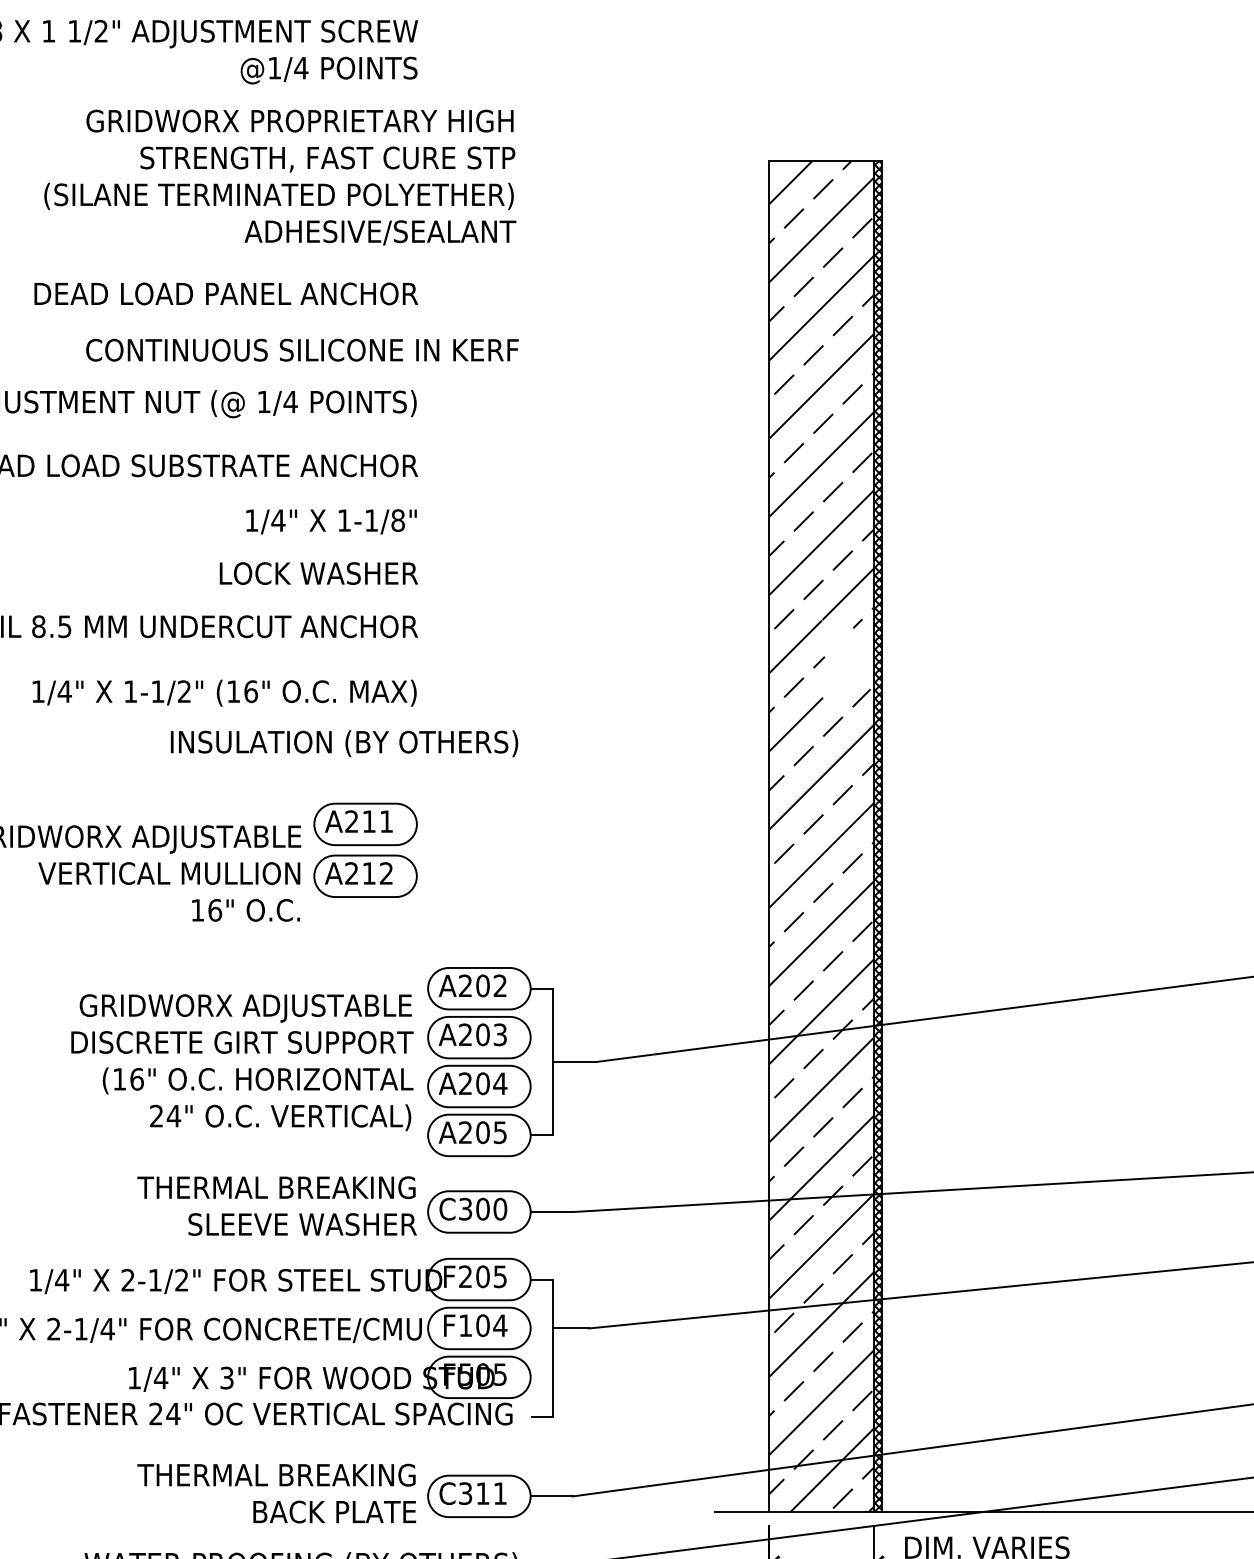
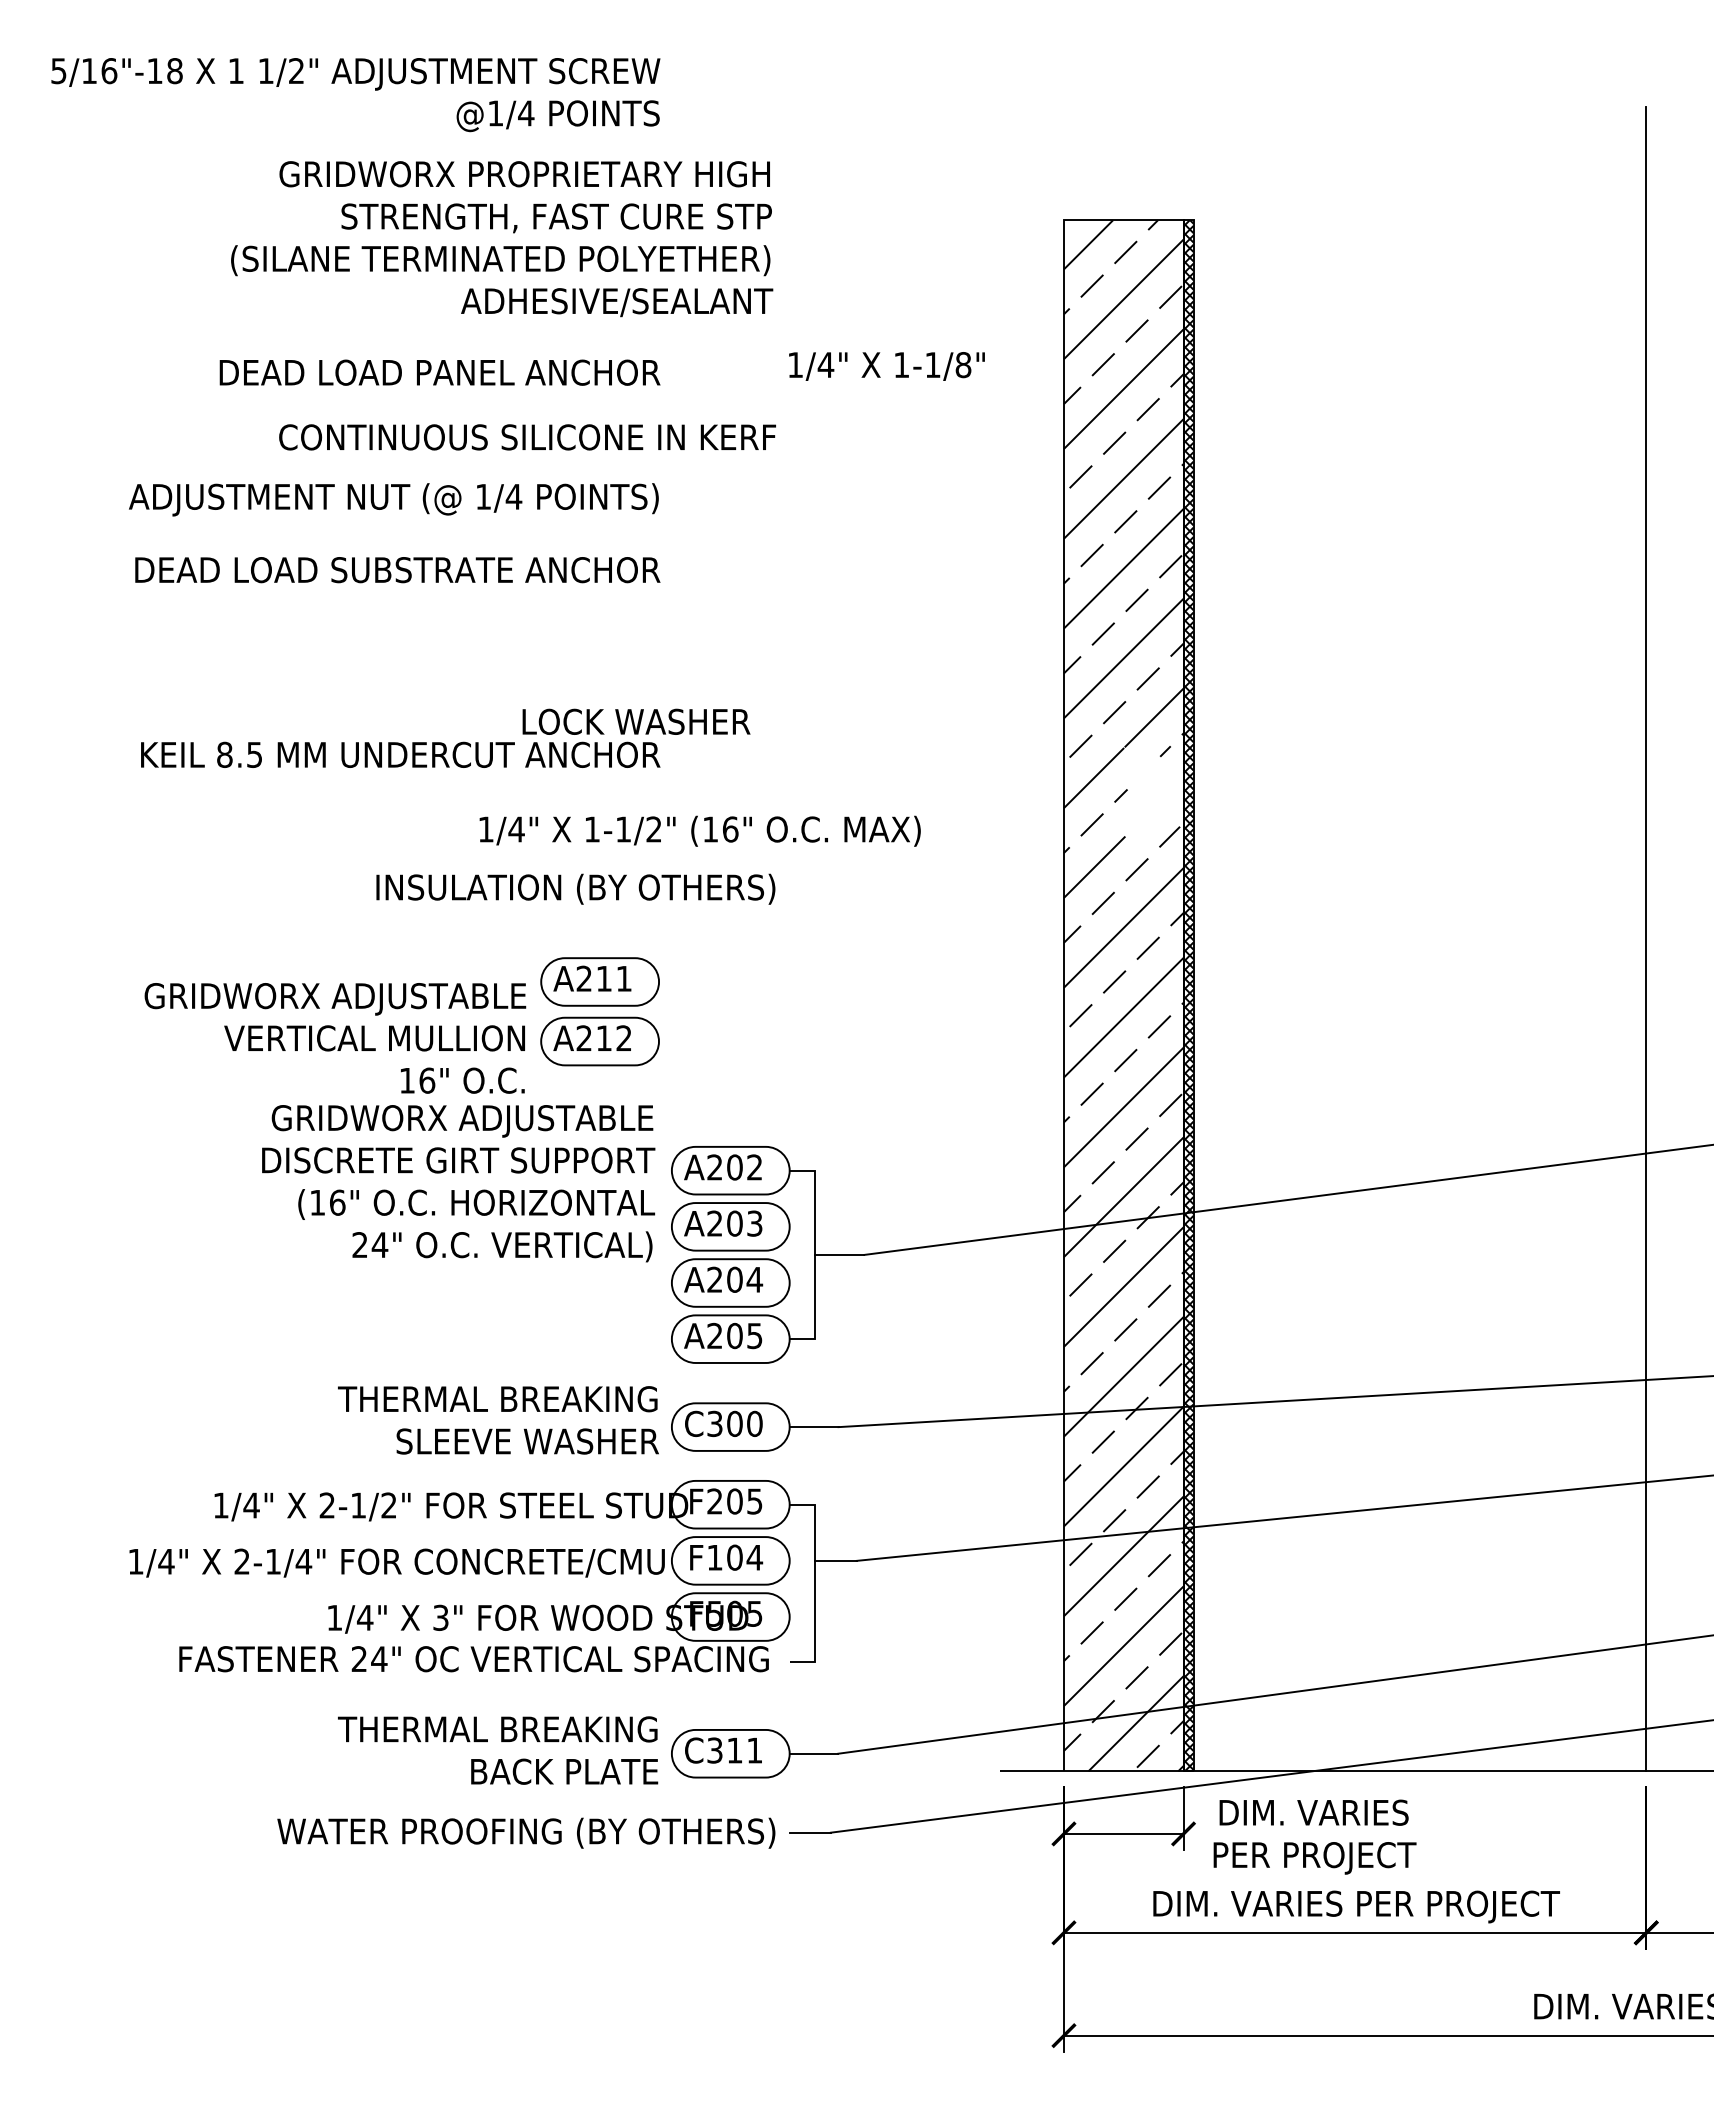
text: (331, 521) -> (886, 366), moved
text: (318, 573) -> (636, 721), moved
text: (224, 692) -> (699, 830), moved
text: (242, 1062) -> (458, 1183), moved

